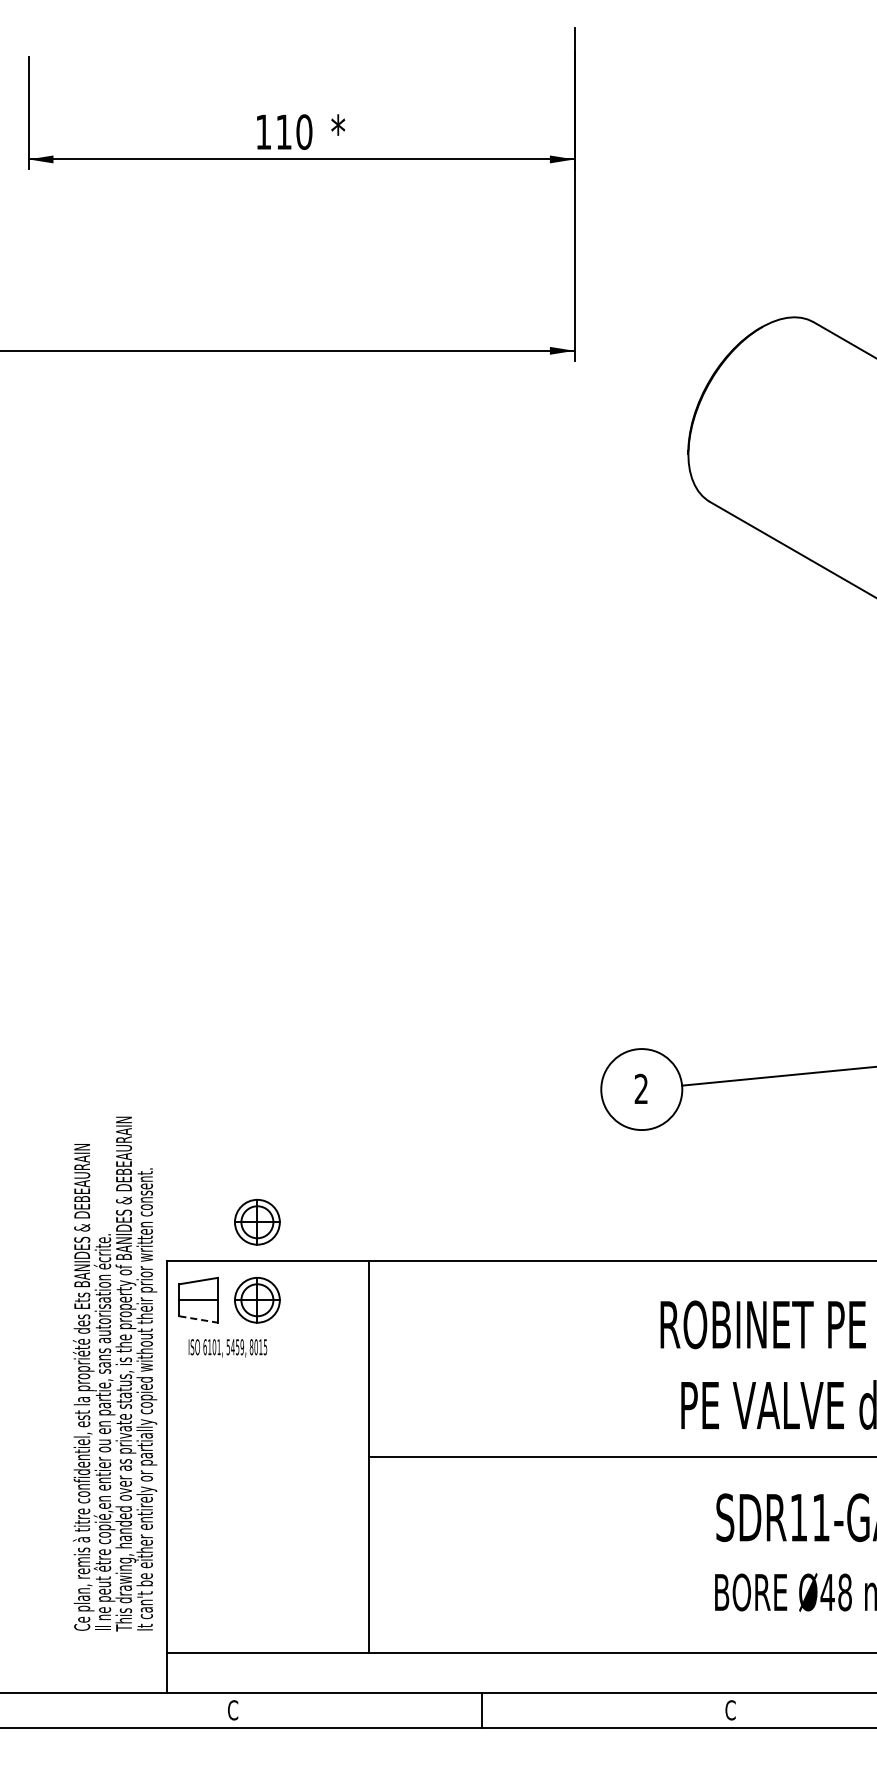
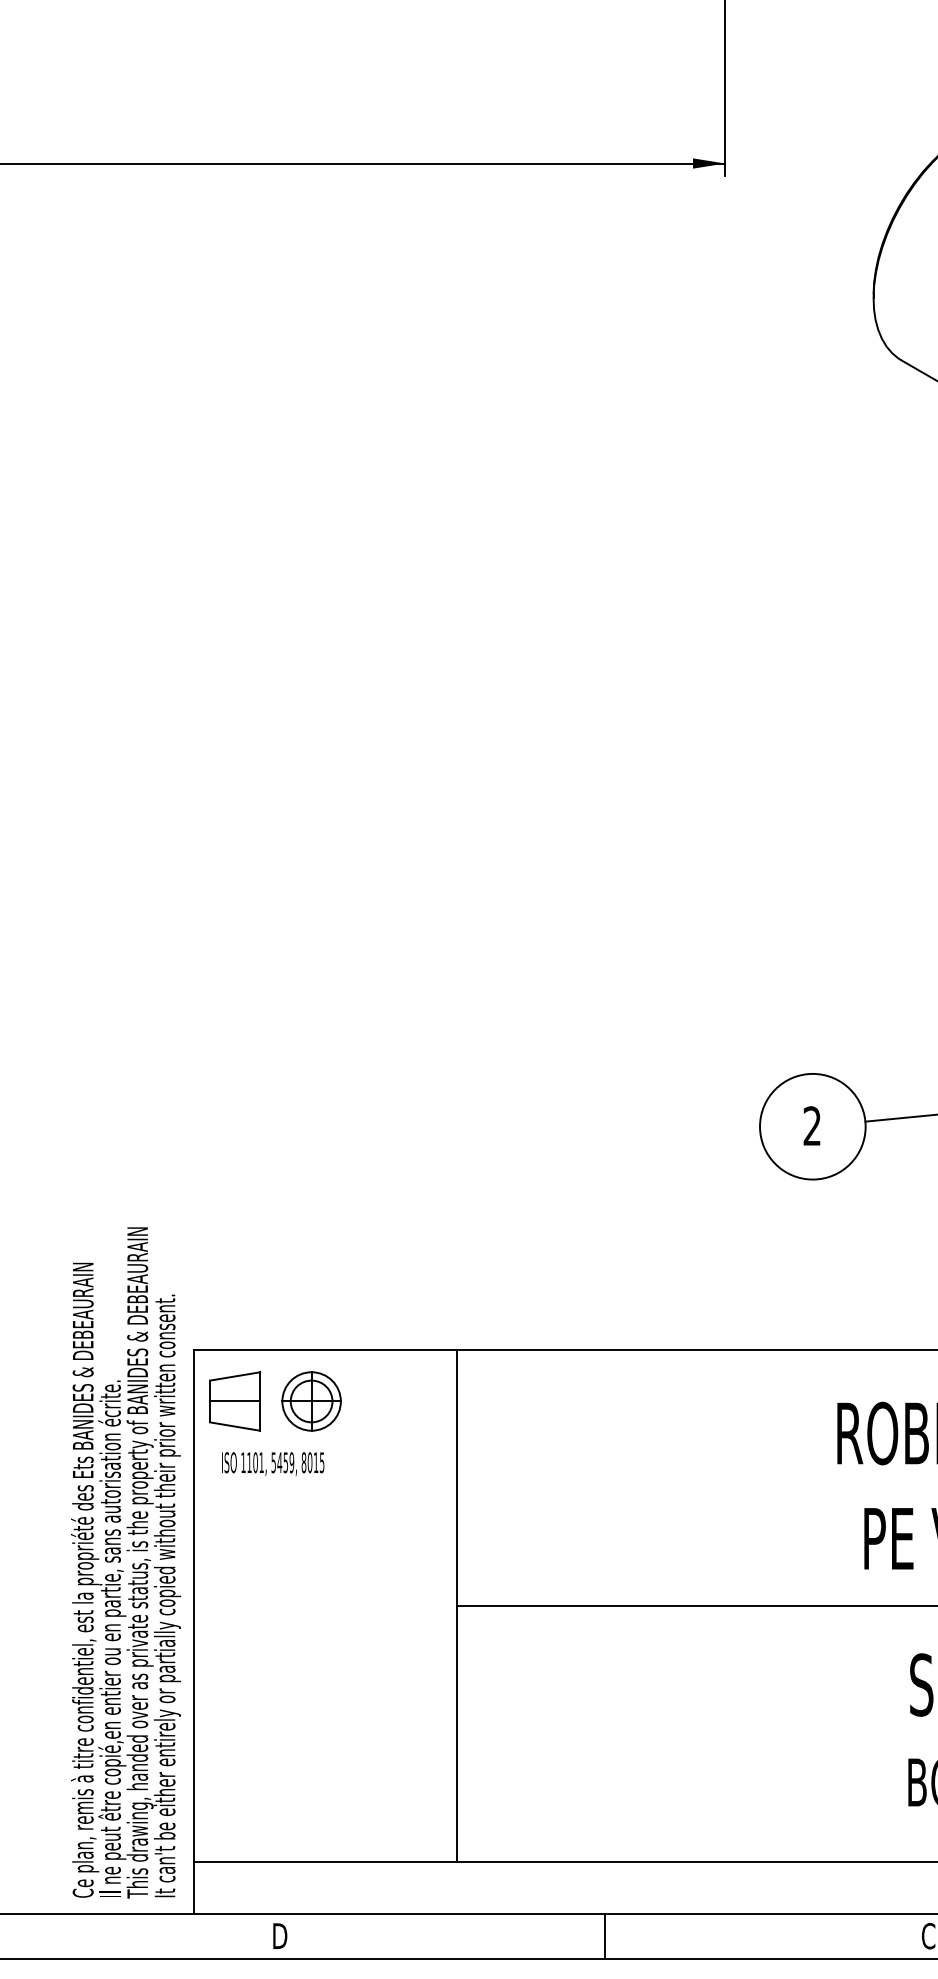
part: (257, 1222) -> (311, 1300), removed
line: (199, 1319) -> (236, 1426), dashed -> solid
text: (204, 1347) -> (242, 1463), 6101, -> 1101,
text: (114, 1373) -> (125, 1562), moved
text: (233, 1710) -> (280, 1936), C -> D

